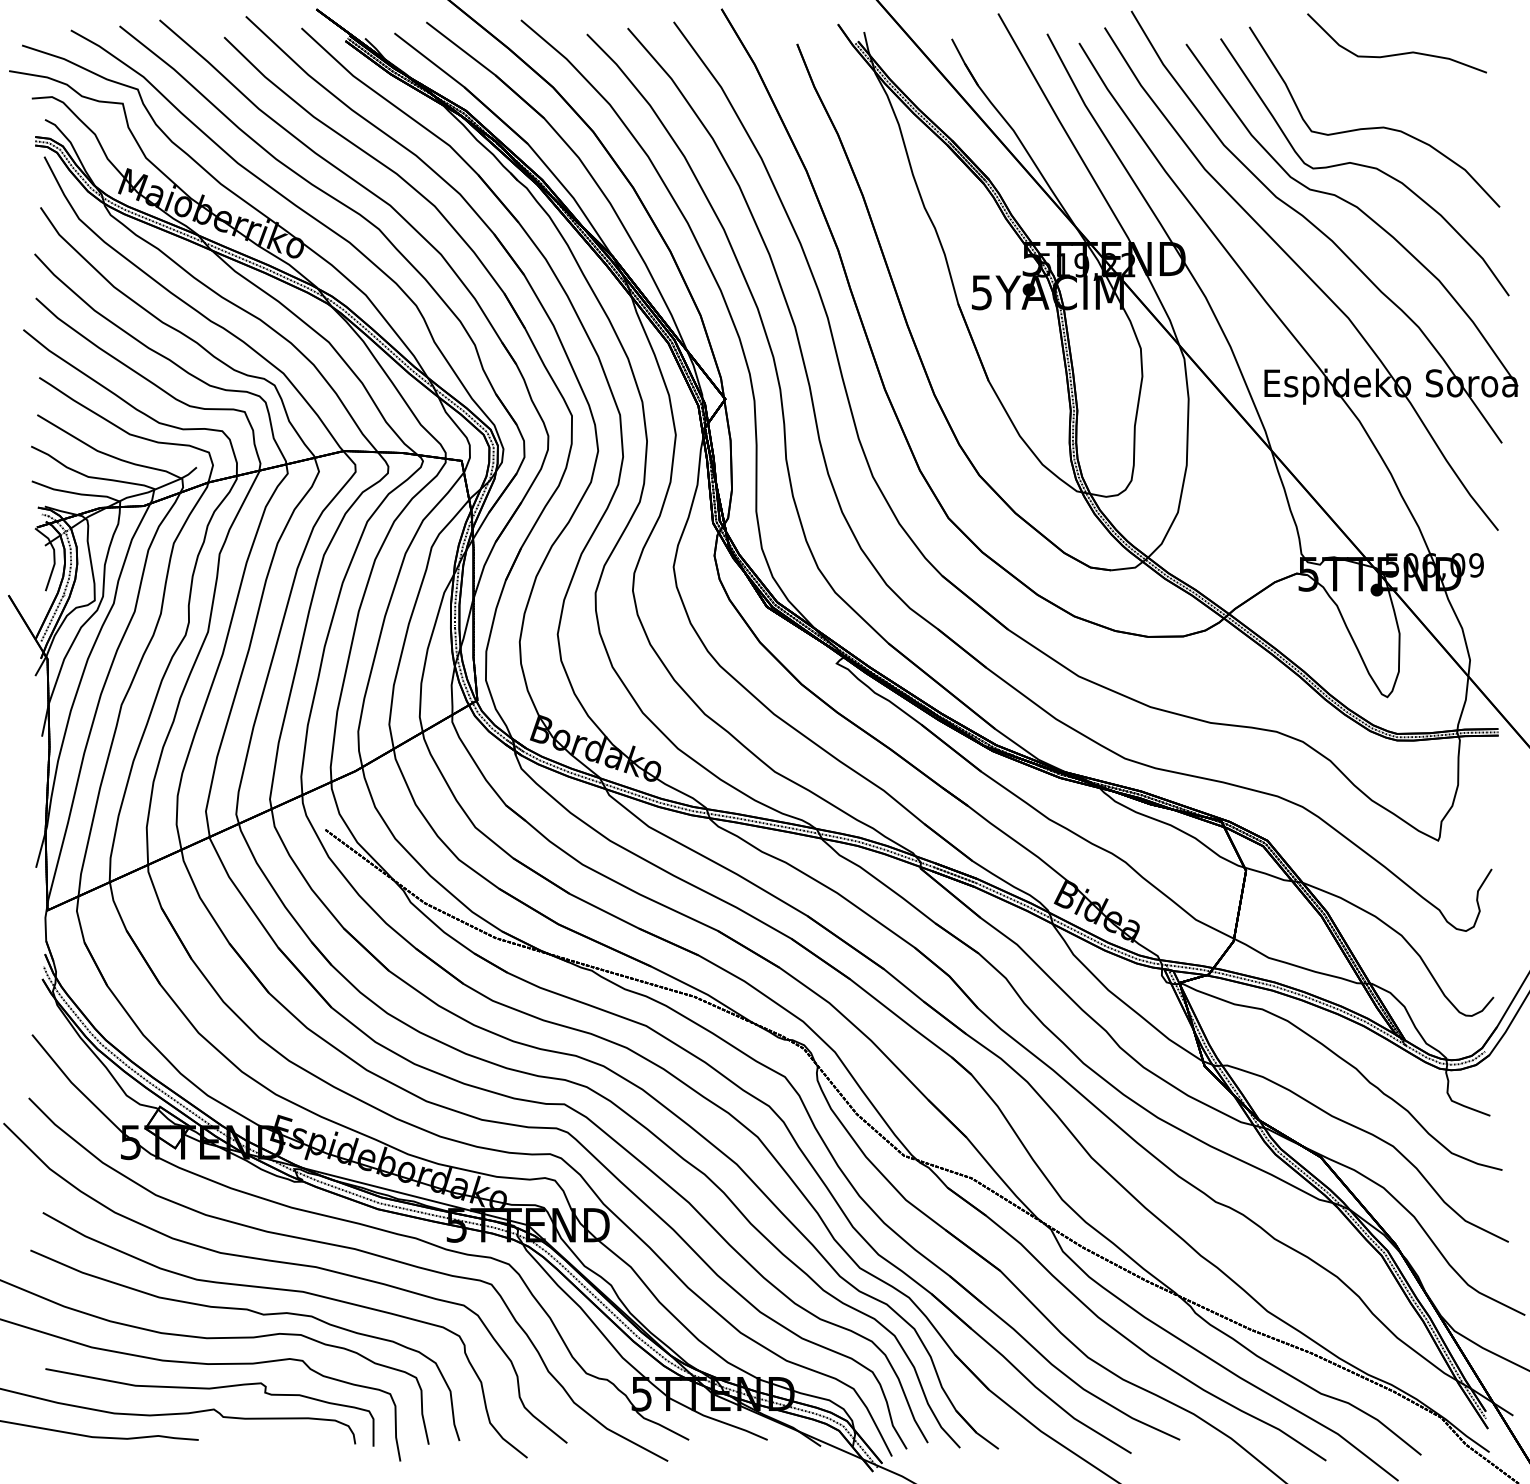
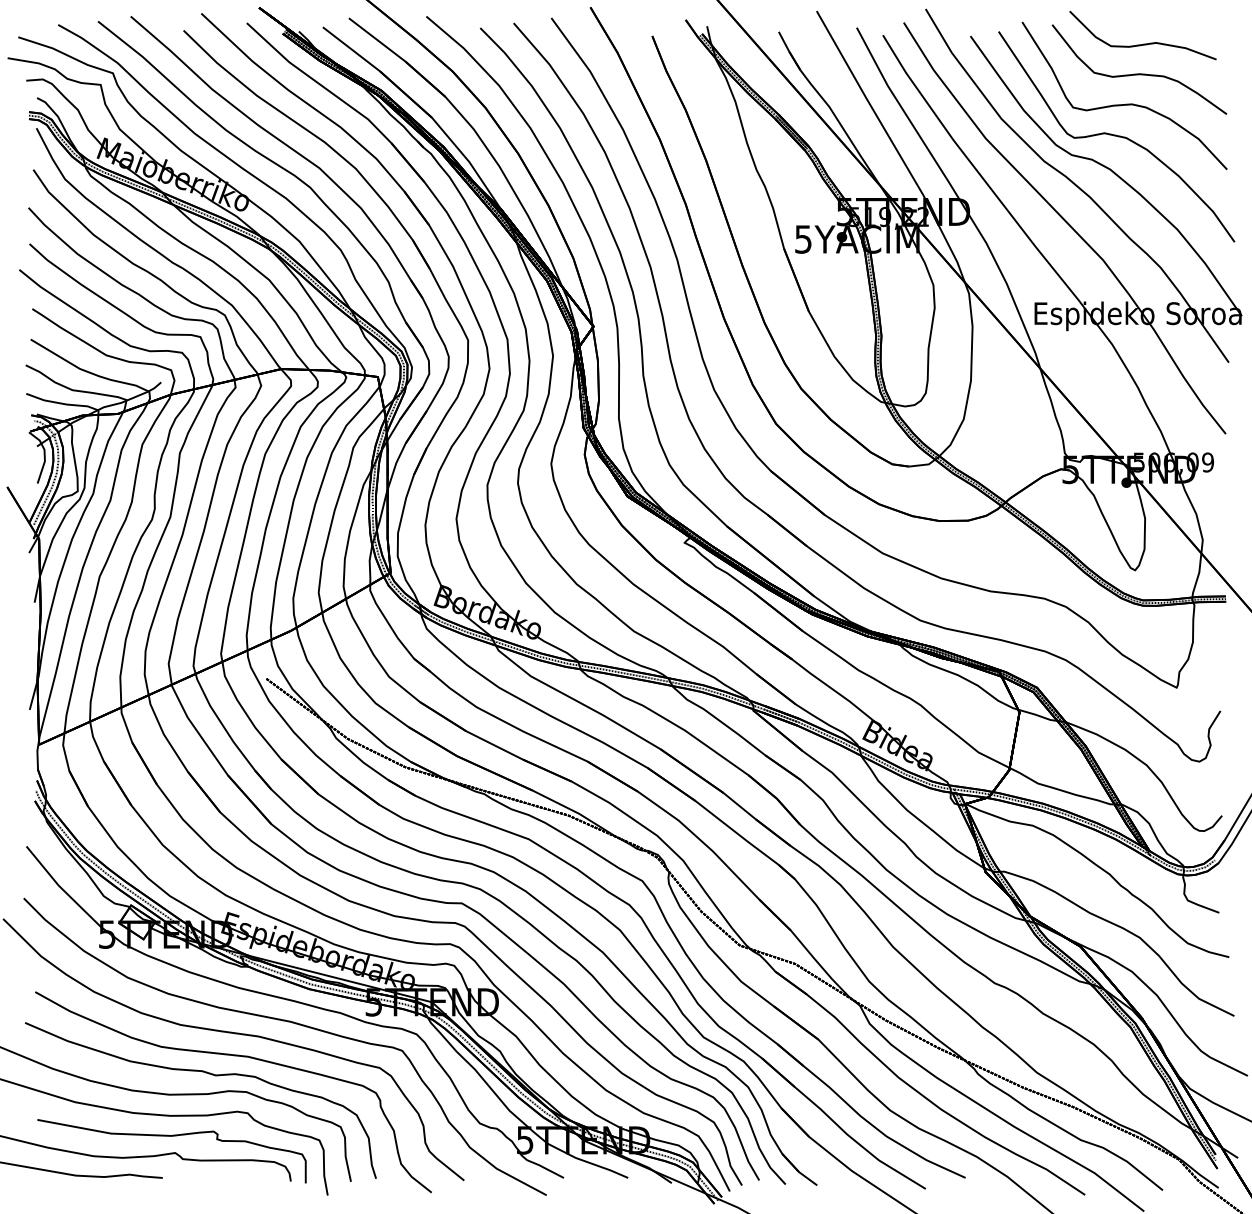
curve: (1392, 89) -> (1139, 73), added

